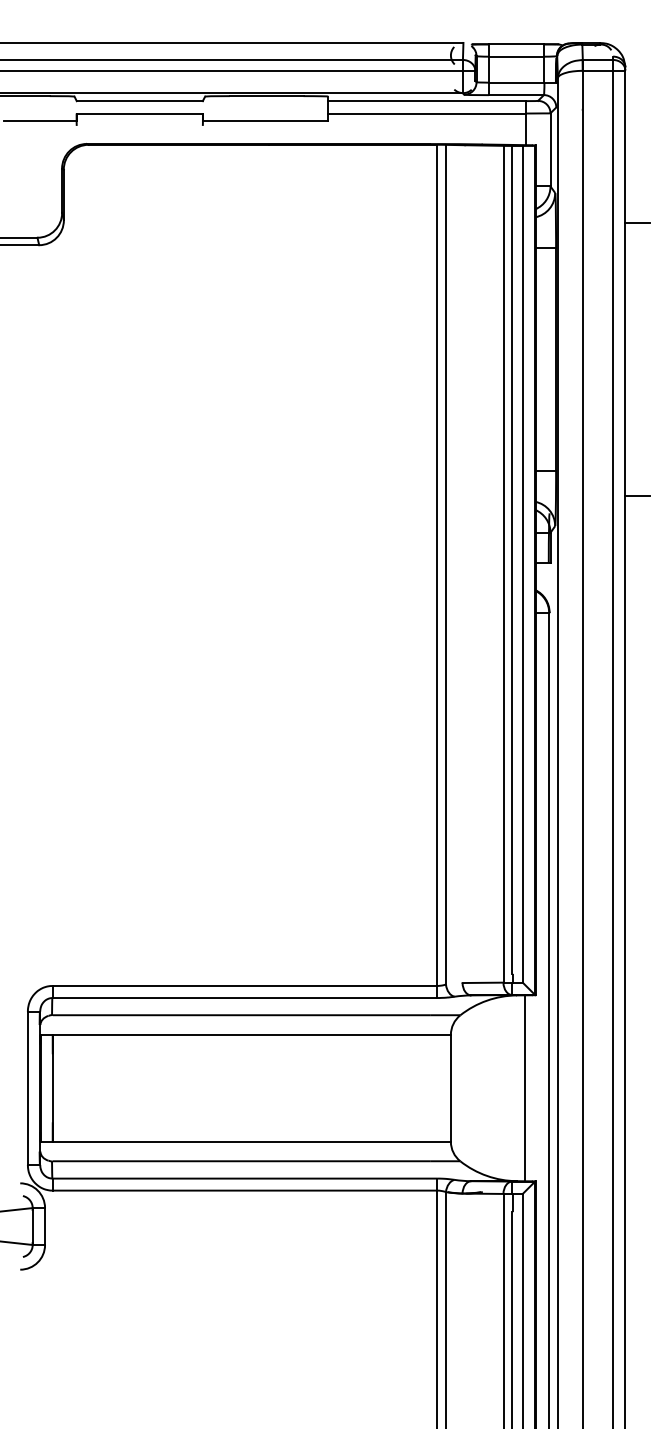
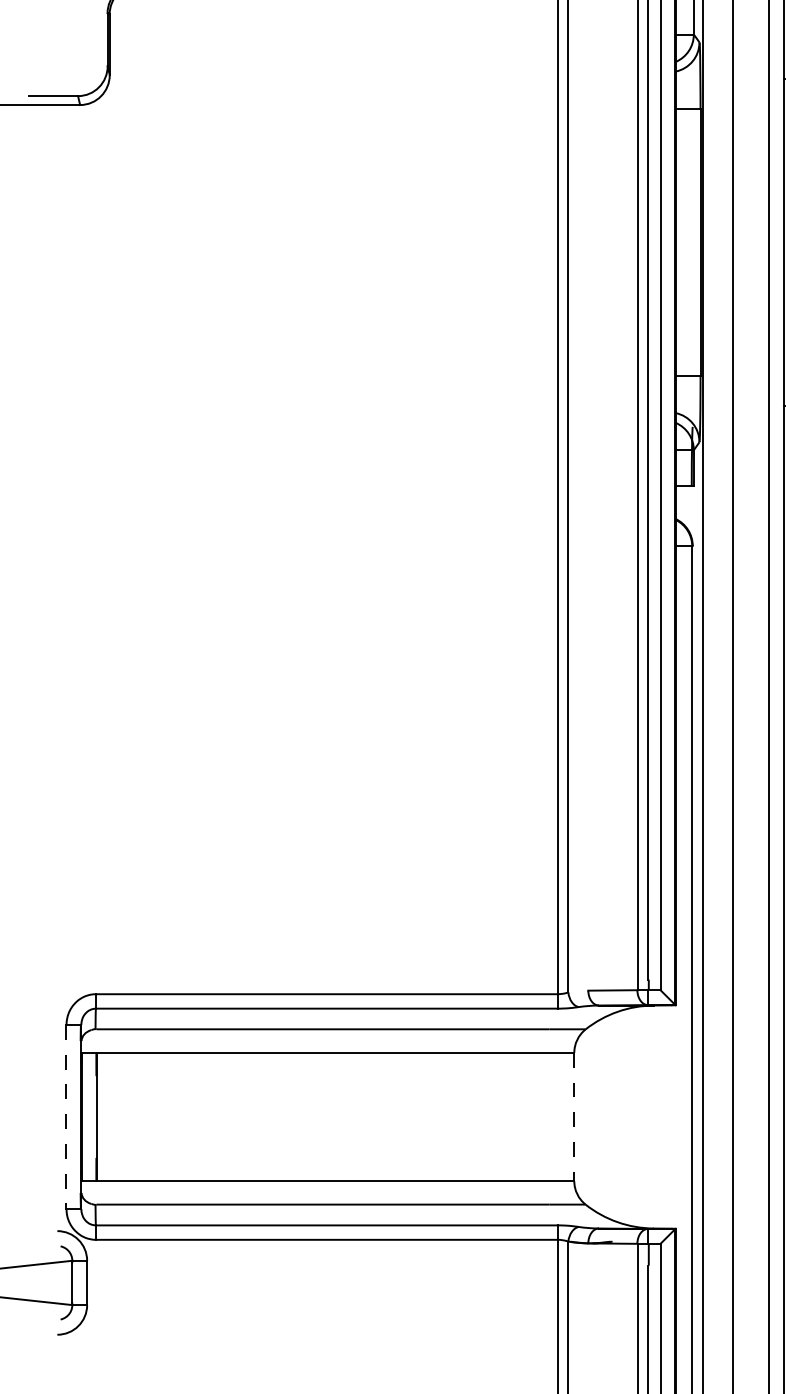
line: (27, 1088) -> (66, 1117), solid -> dashed
line: (450, 1088) -> (573, 1117), solid -> dashed
line: (524, 1088) -> (662, 1117), removed

